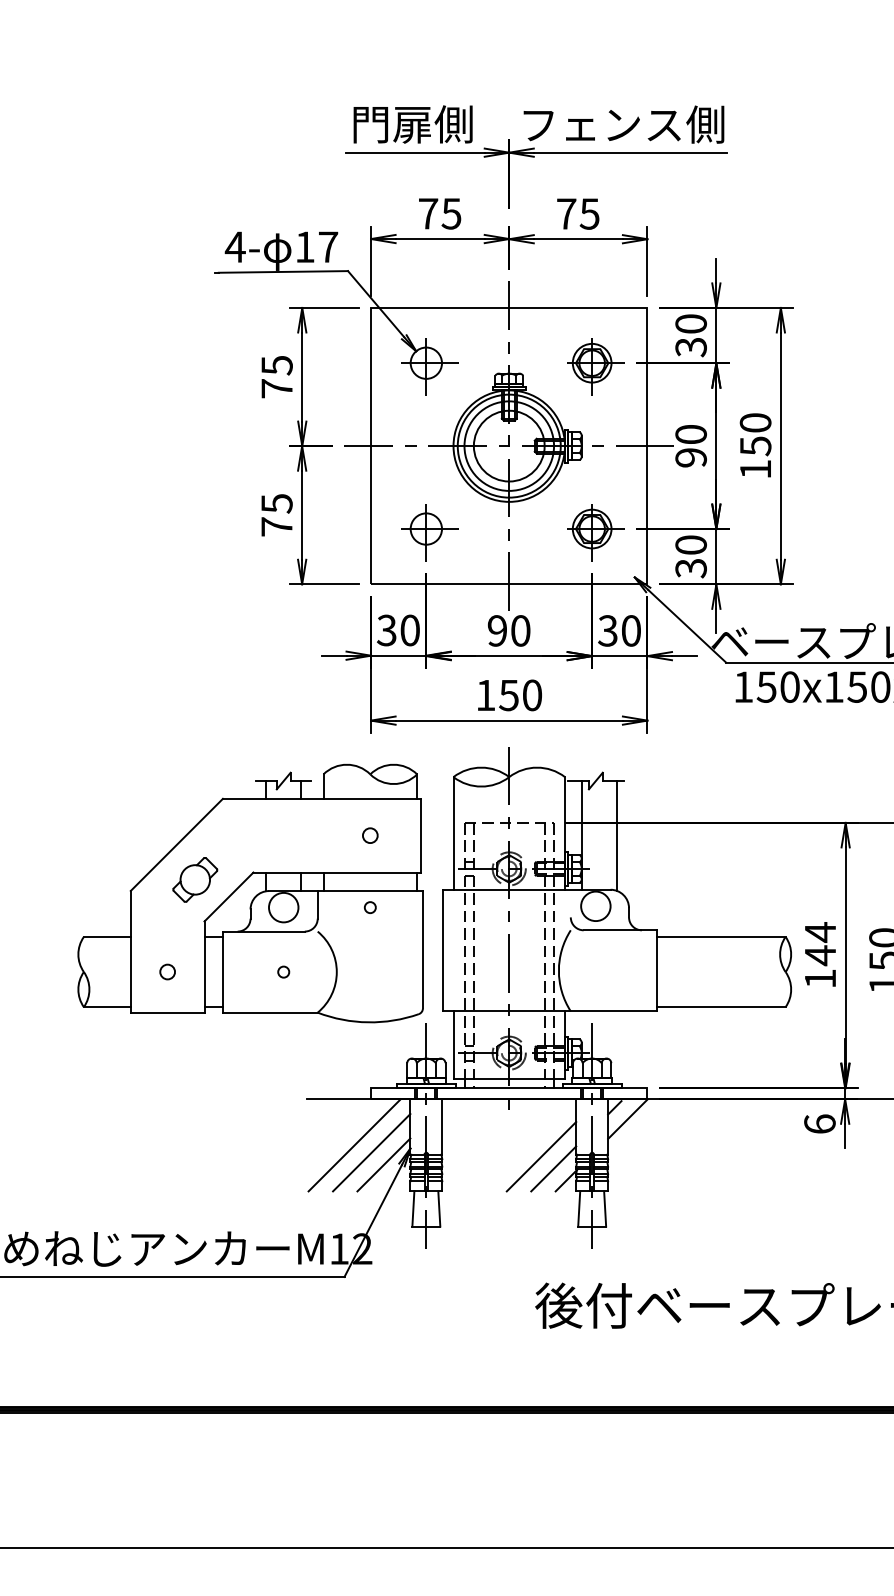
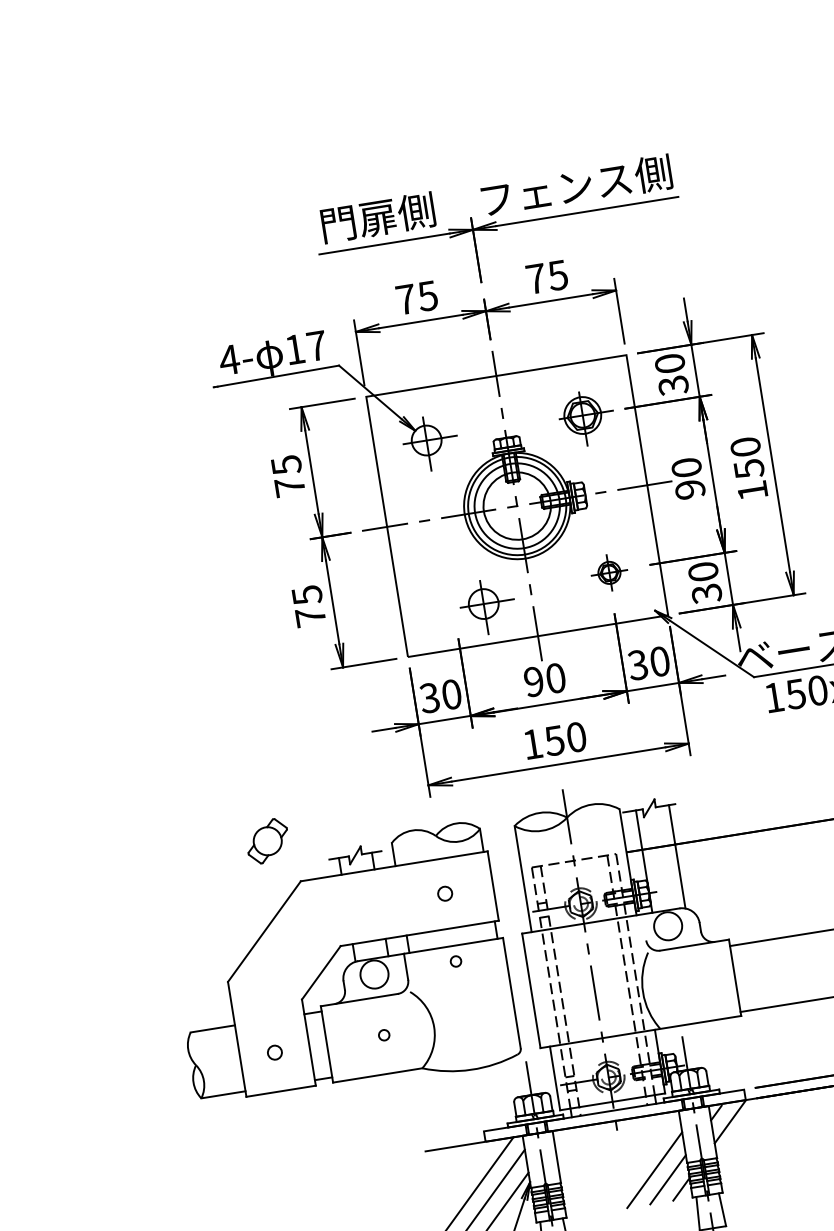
part: (429, 532) -> (487, 606), moved
part: (595, 532) -> (611, 574), size x0.6
part: (195, 879) -> (267, 840), moved

